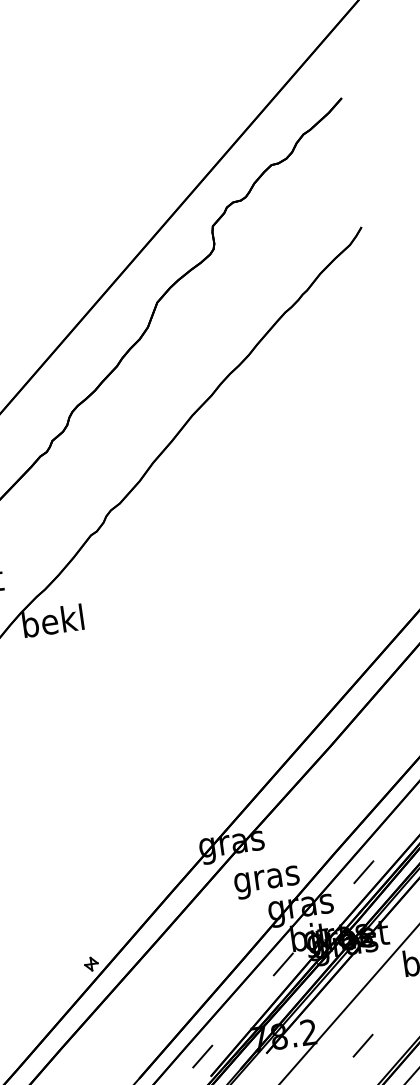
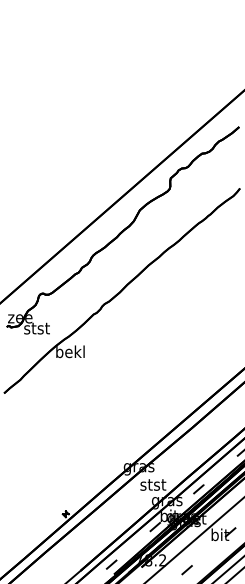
text: (265, 880) -> (152, 486), gras -> stst

